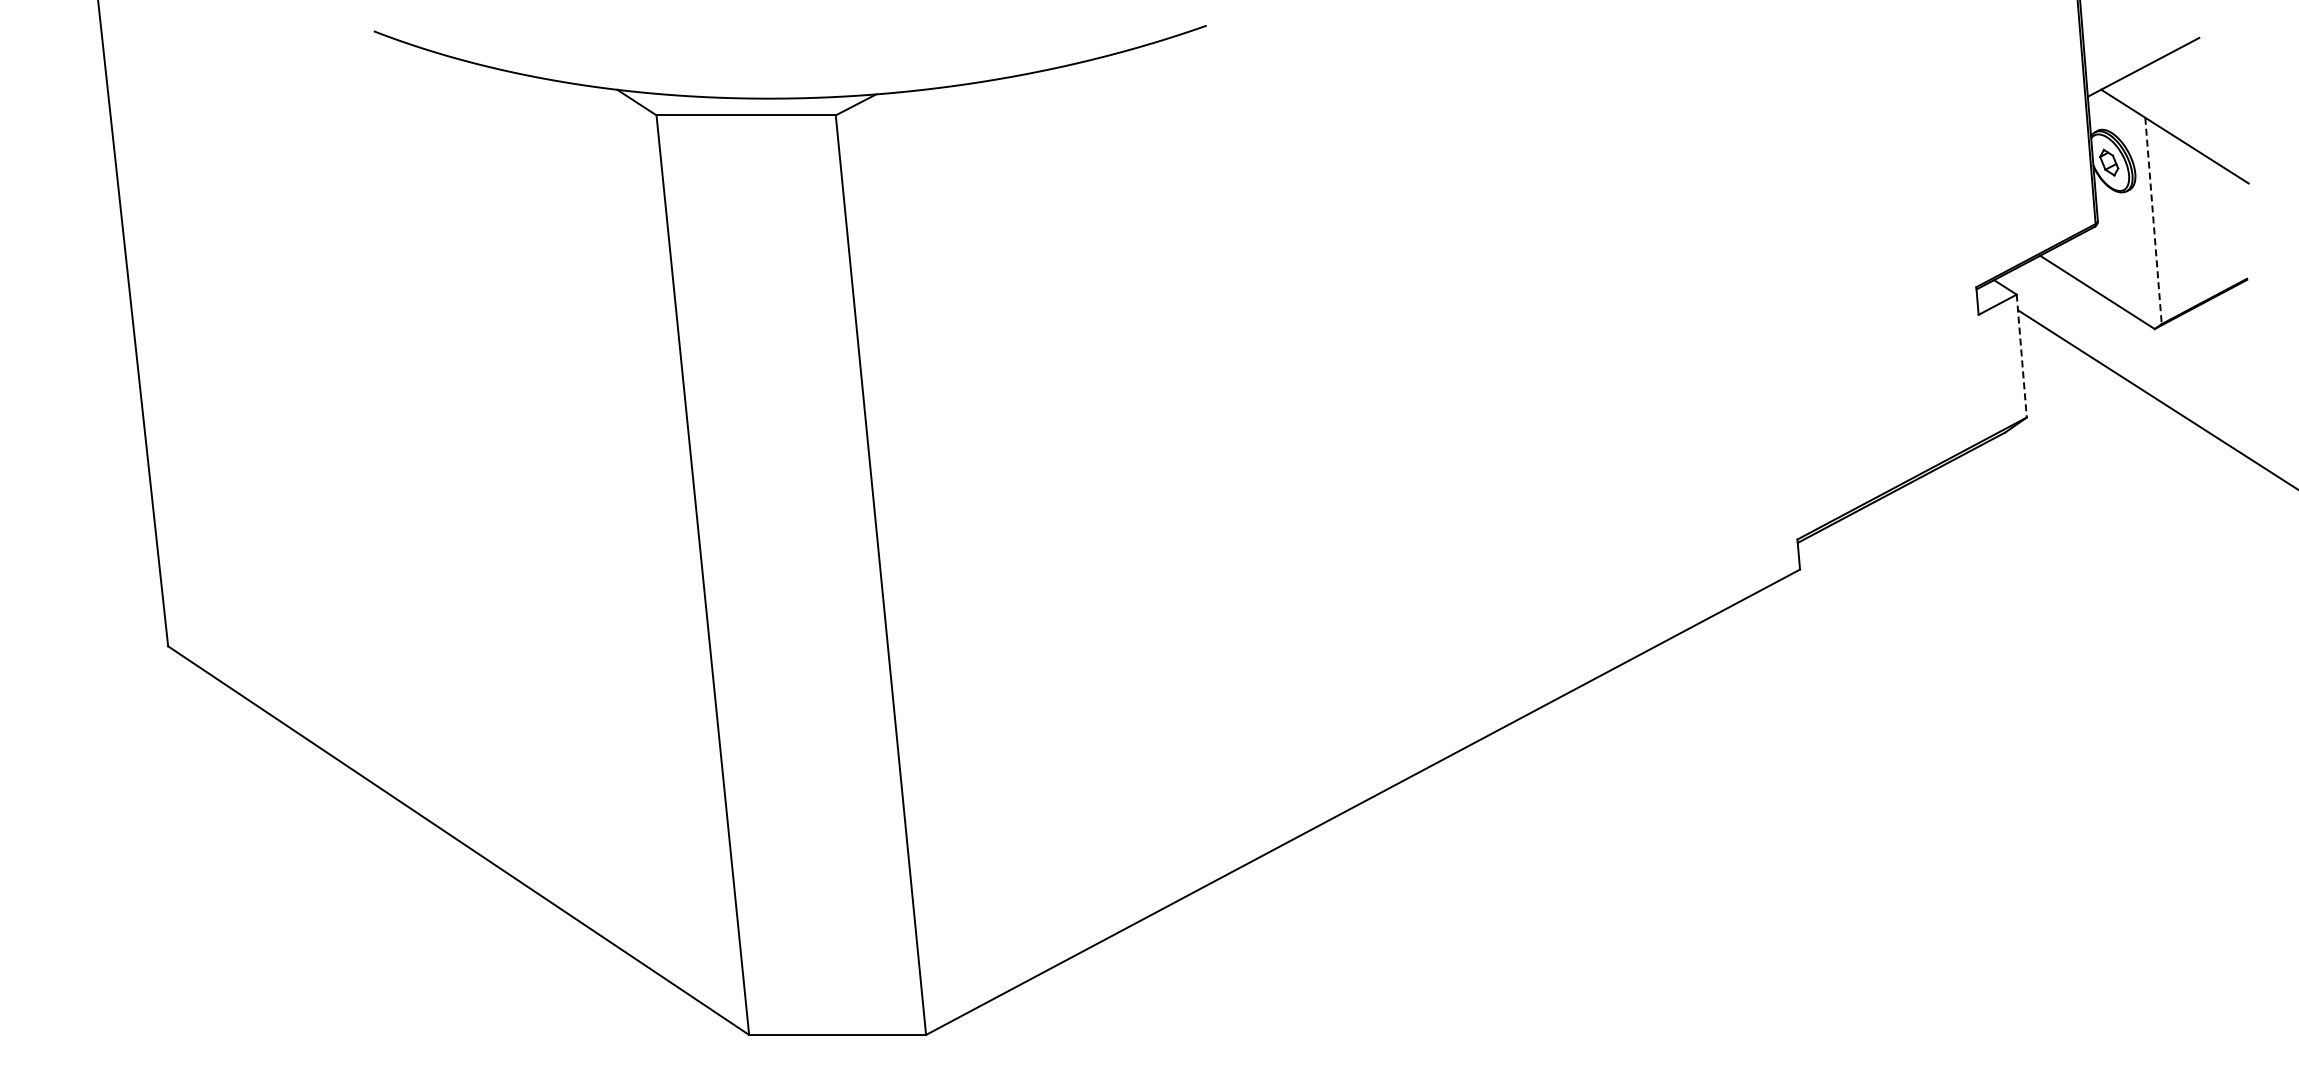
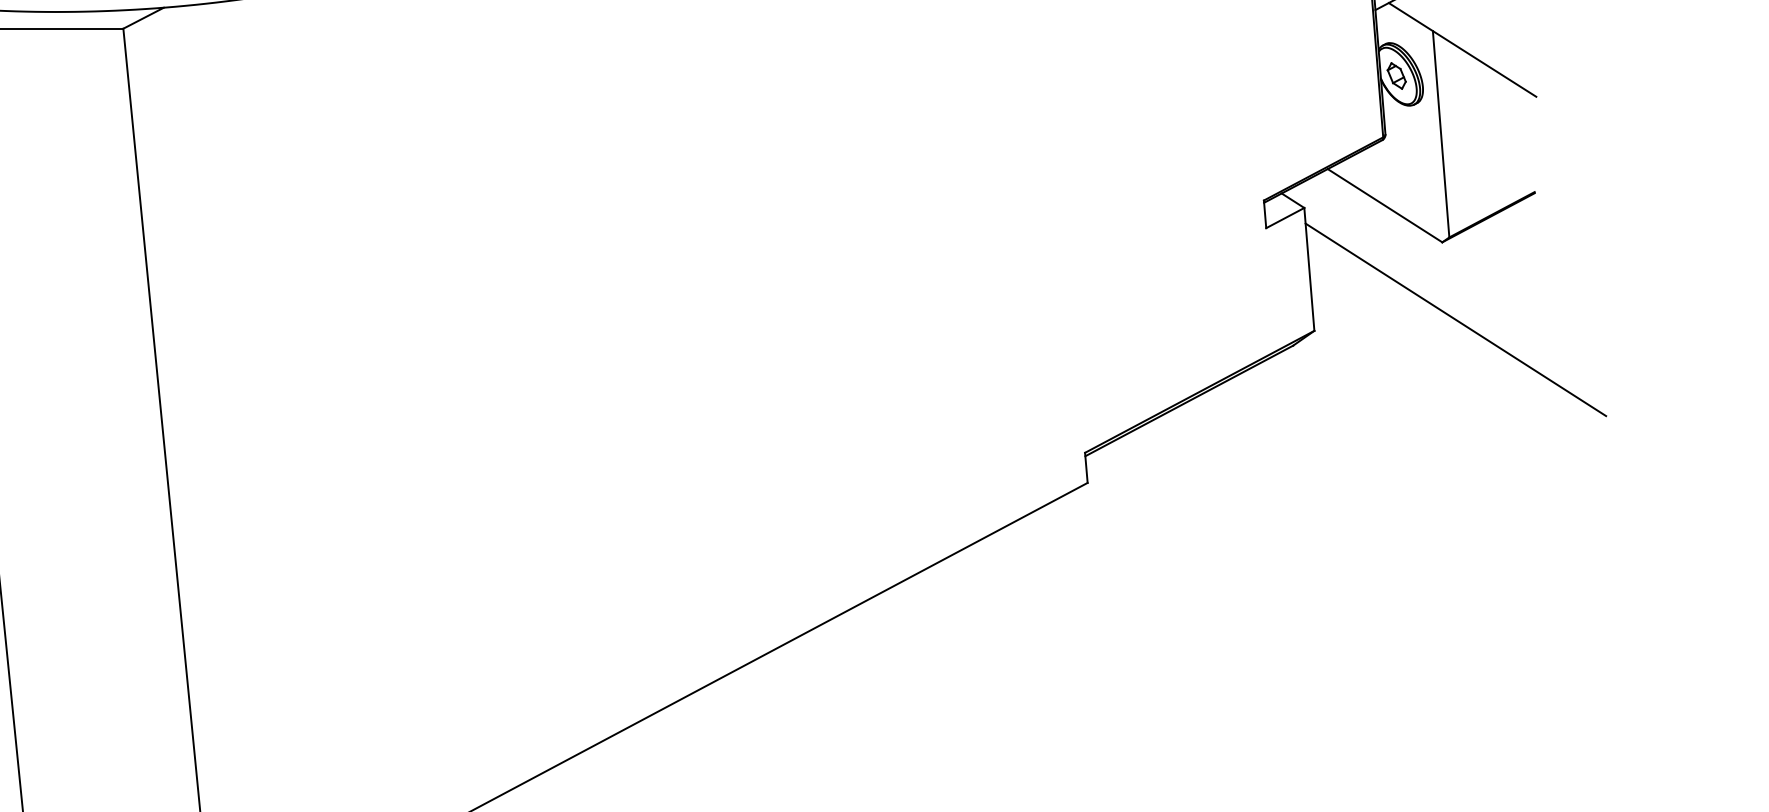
line: (2153, 220) -> (1441, 133), dashed -> solid
line: (2021, 356) -> (1309, 269), dashed -> solid

